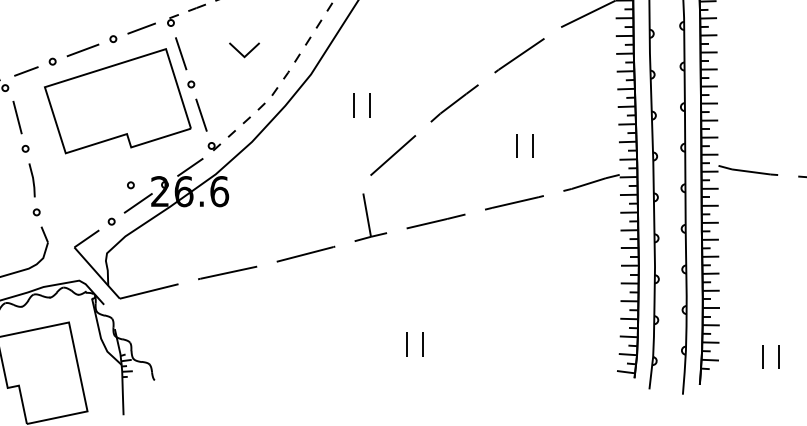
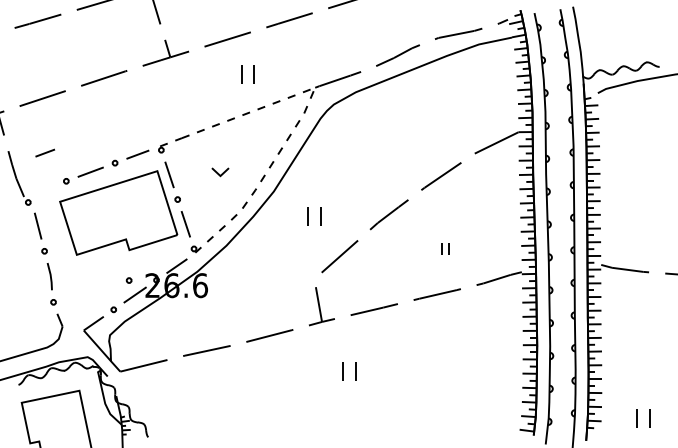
part: (244, 50) -> (220, 172), size x0.7
line: (26, 70) -> (45, 152), moved
part: (524, 145) -> (445, 248), size x0.6
part: (415, 344) -> (349, 371), moved

